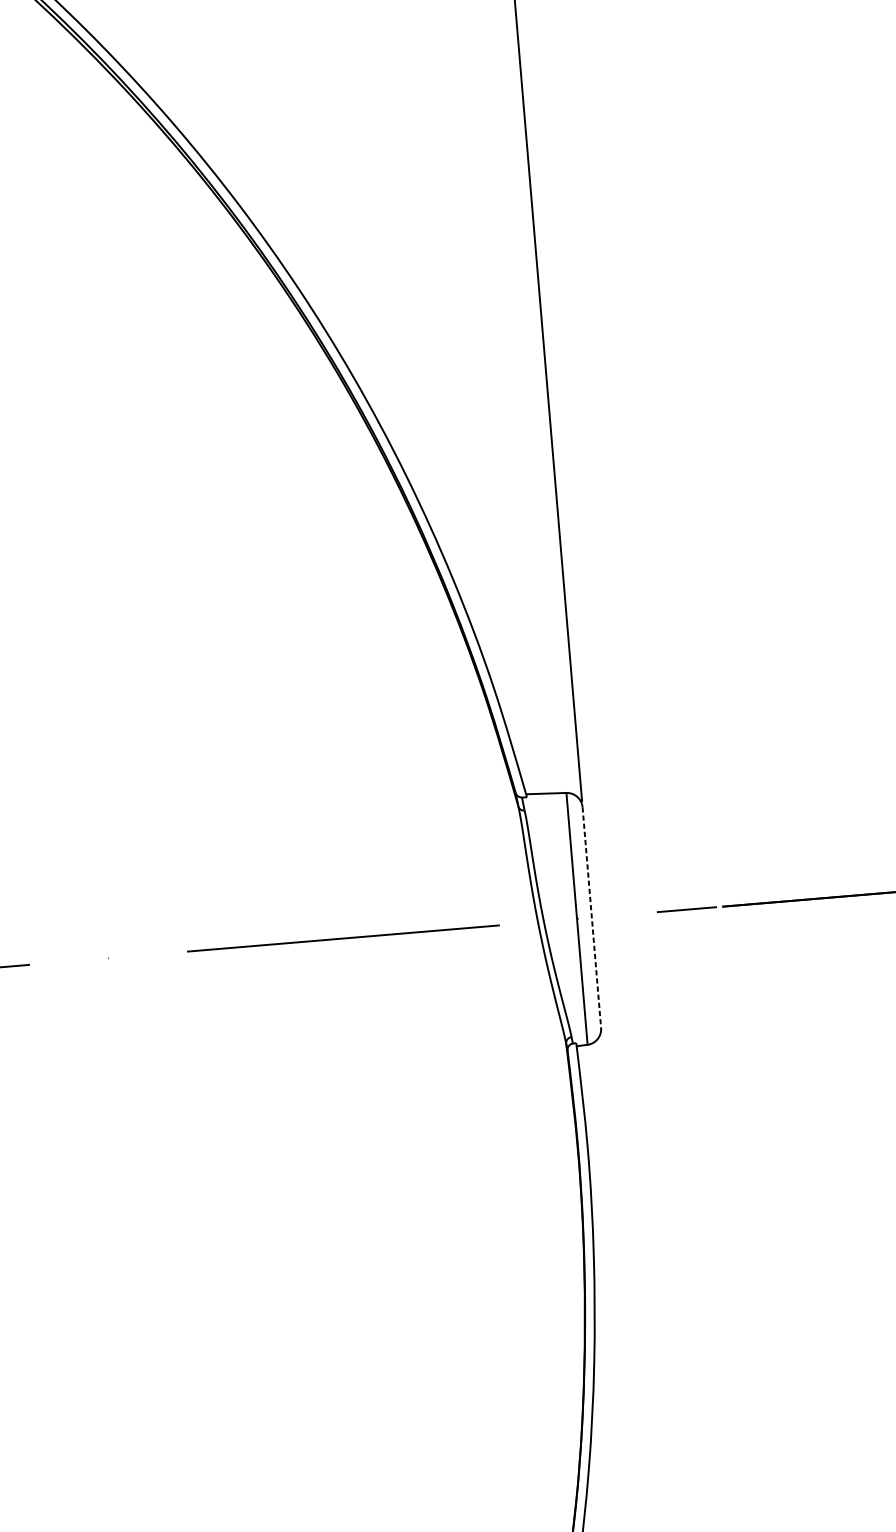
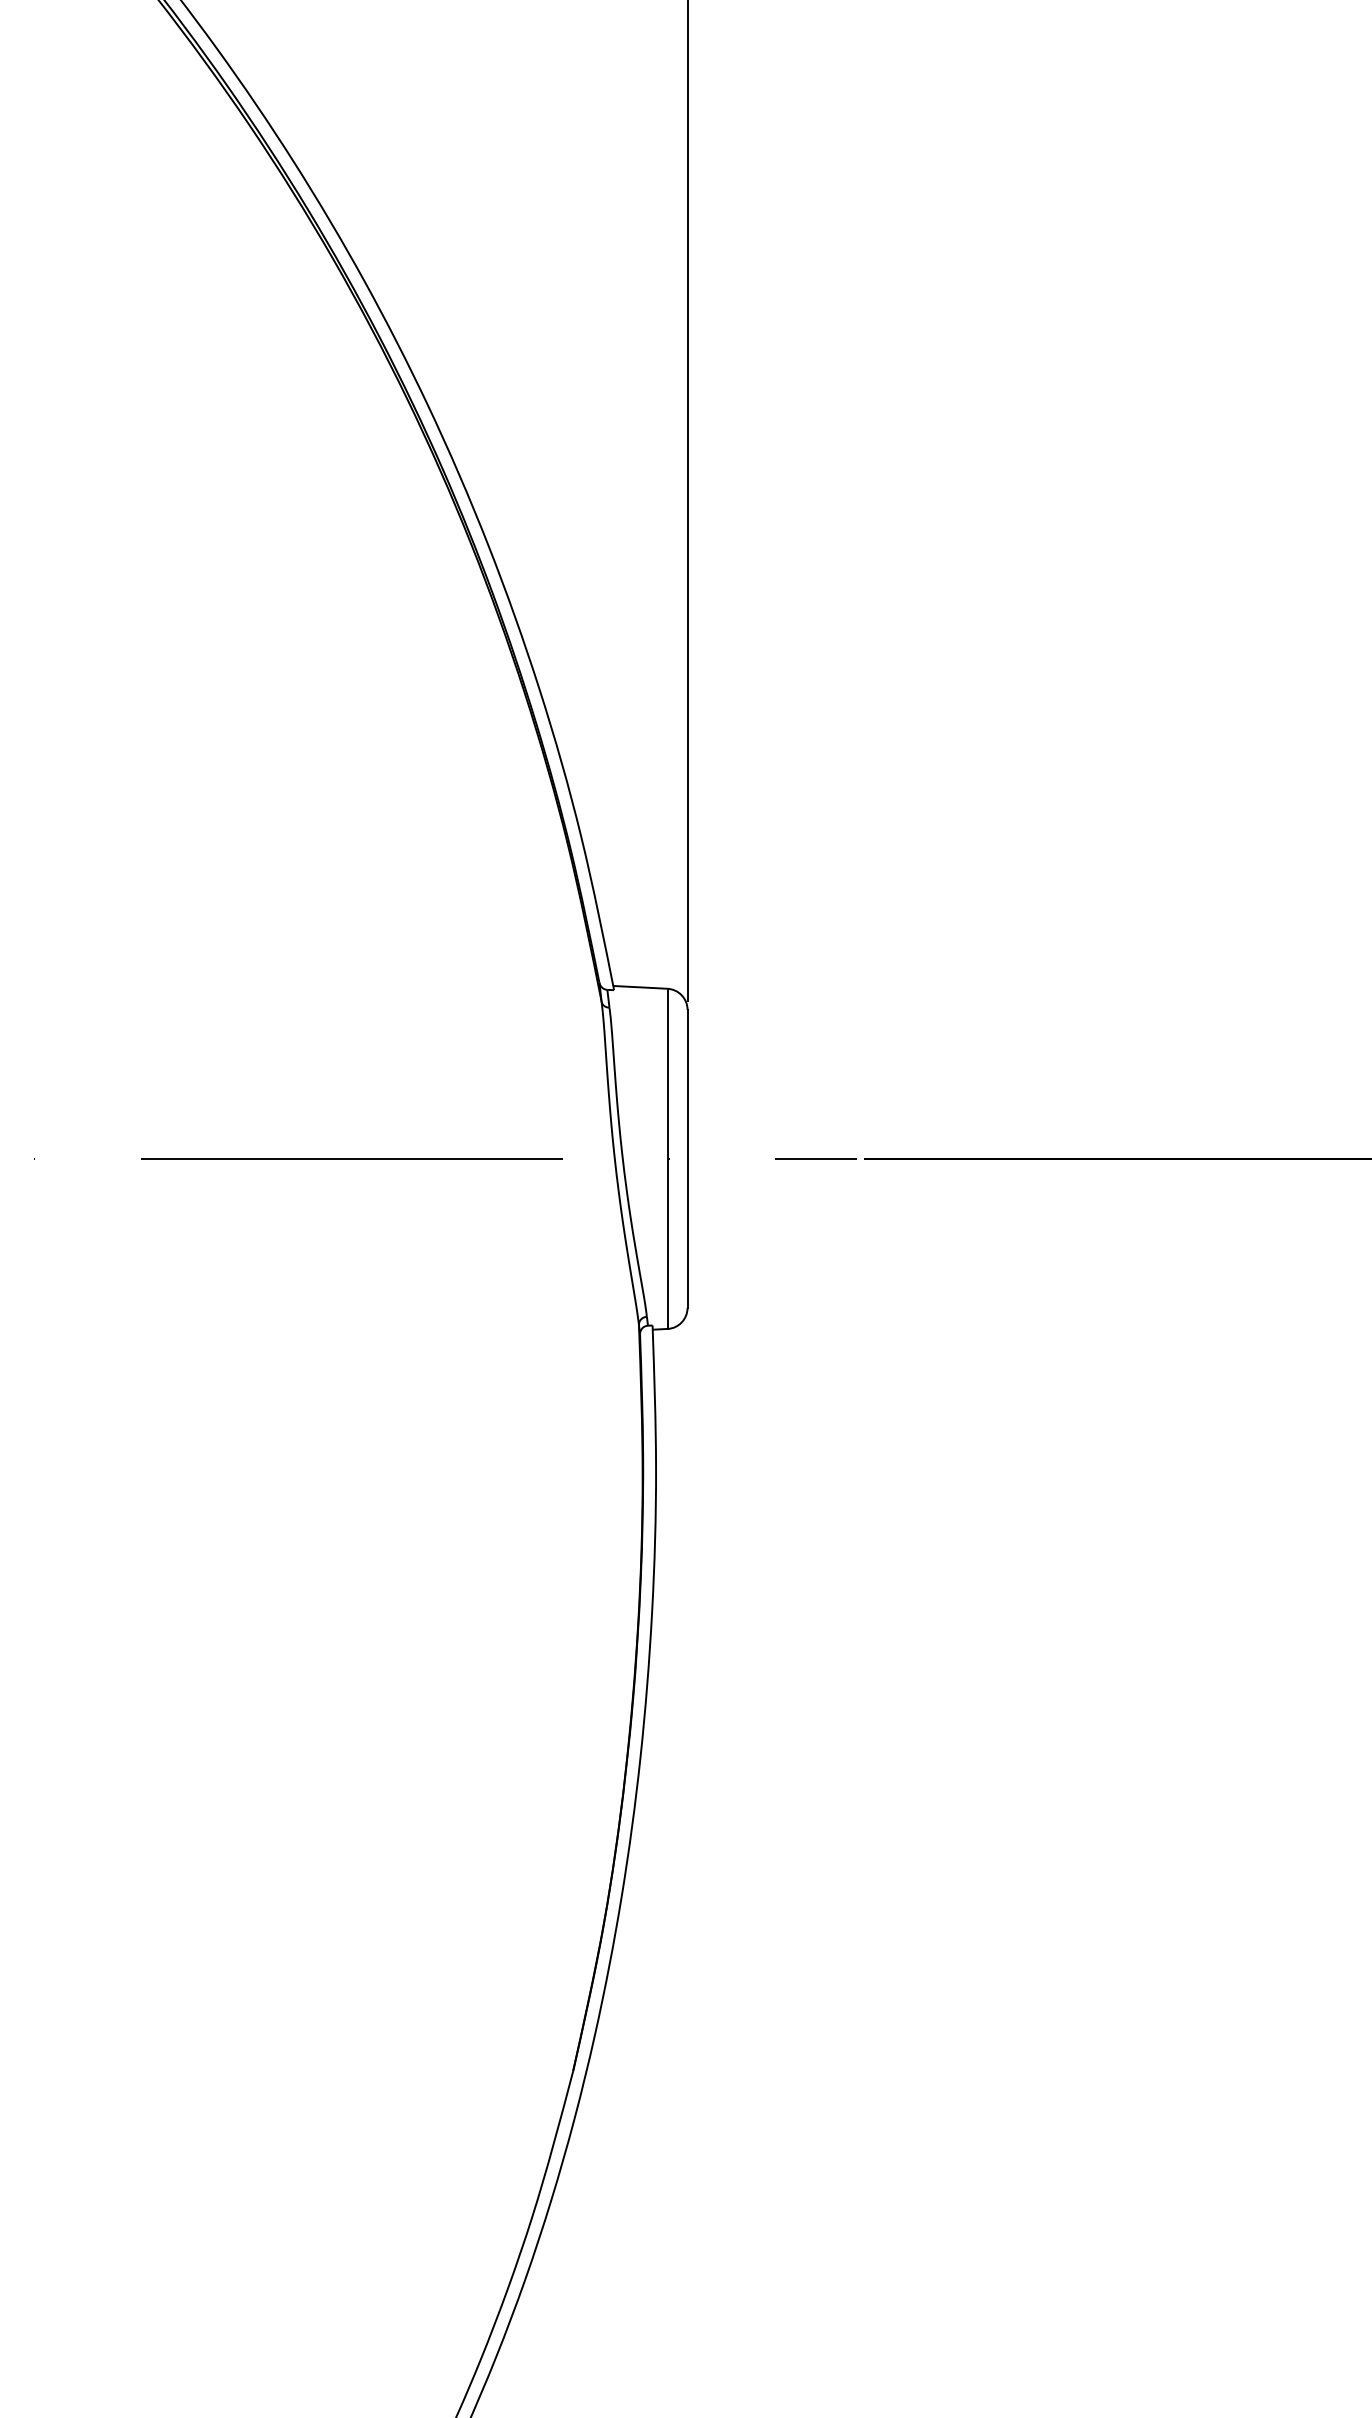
line: (591, 917) -> (687, 1158), dashed -> solid

